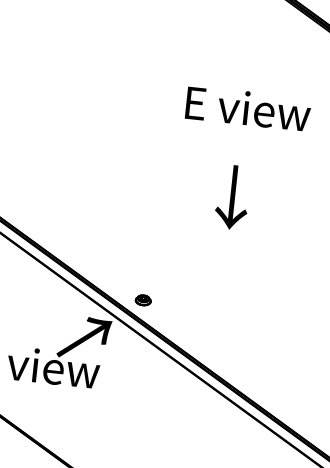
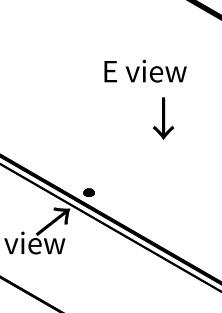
text: (248, 107) -> (145, 70), moved
text: (232, 197) -> (163, 118), moved

